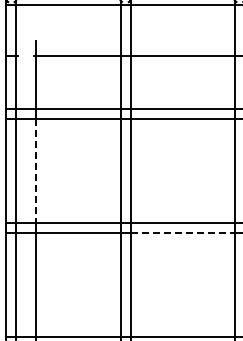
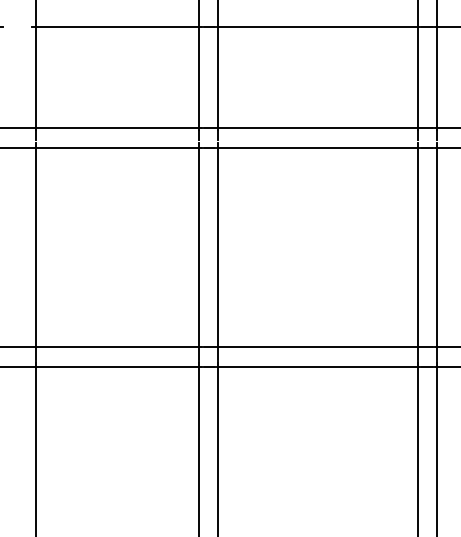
line: (35, 171) -> (35, 248), dashed -> solid
line: (183, 232) -> (319, 365), dashed -> solid

